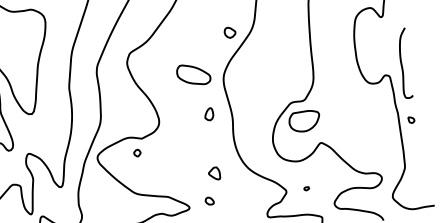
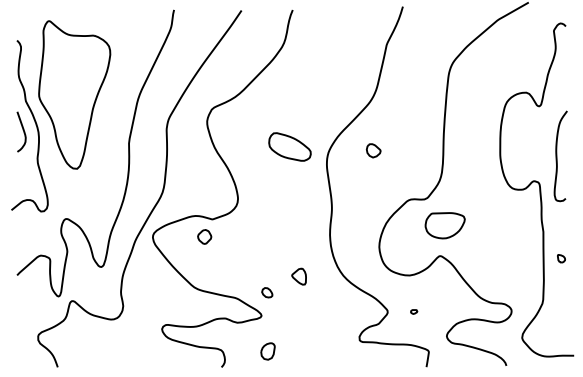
part: (229, 32) -> (373, 150), moved
curve: (402, 63) -> (557, 156), moved
part: (208, 113) -> (302, 199), removed
part: (411, 119) -> (561, 258), moved
part: (304, 121) -> (444, 225), moved
part: (137, 152) -> (204, 236), size x1.6
part: (209, 200) -> (267, 292), moved

